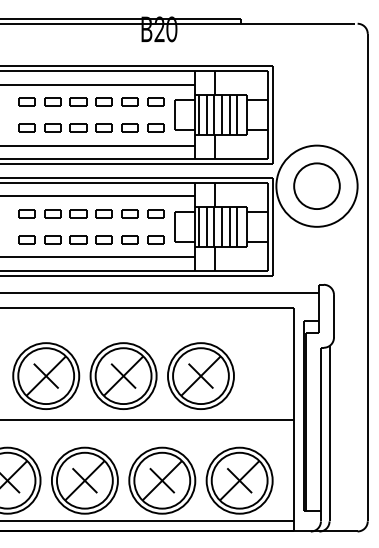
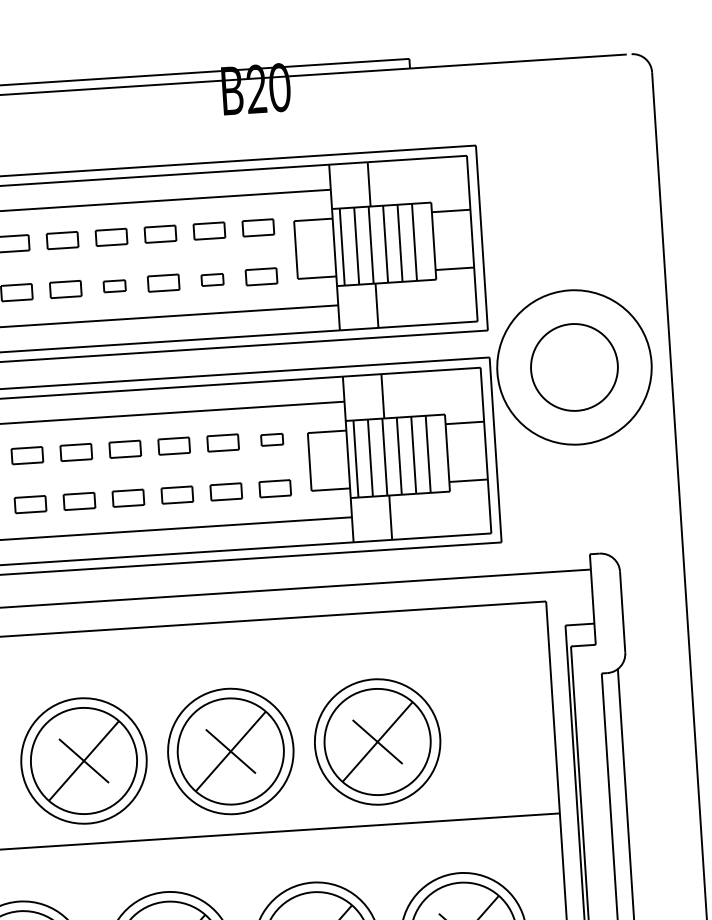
part: (78, 127) -> (114, 285), size x0.7
part: (129, 127) -> (211, 279), size x0.7
part: (155, 213) -> (271, 439), size x0.7

